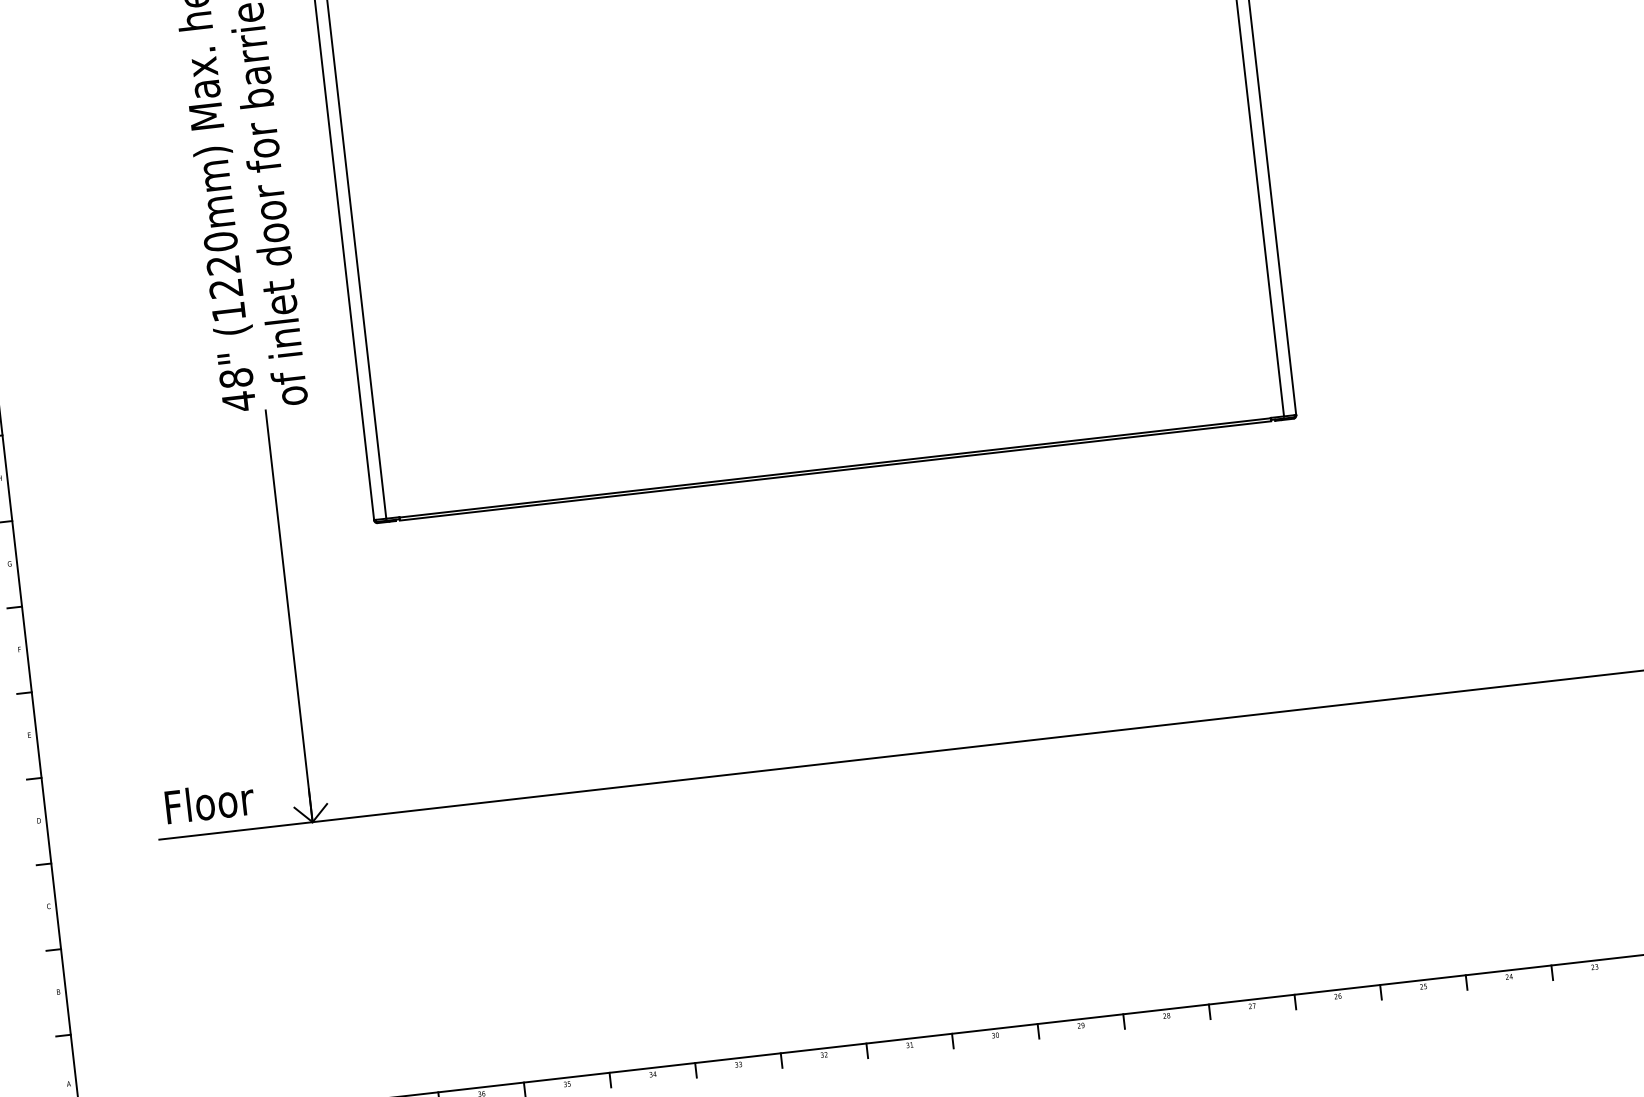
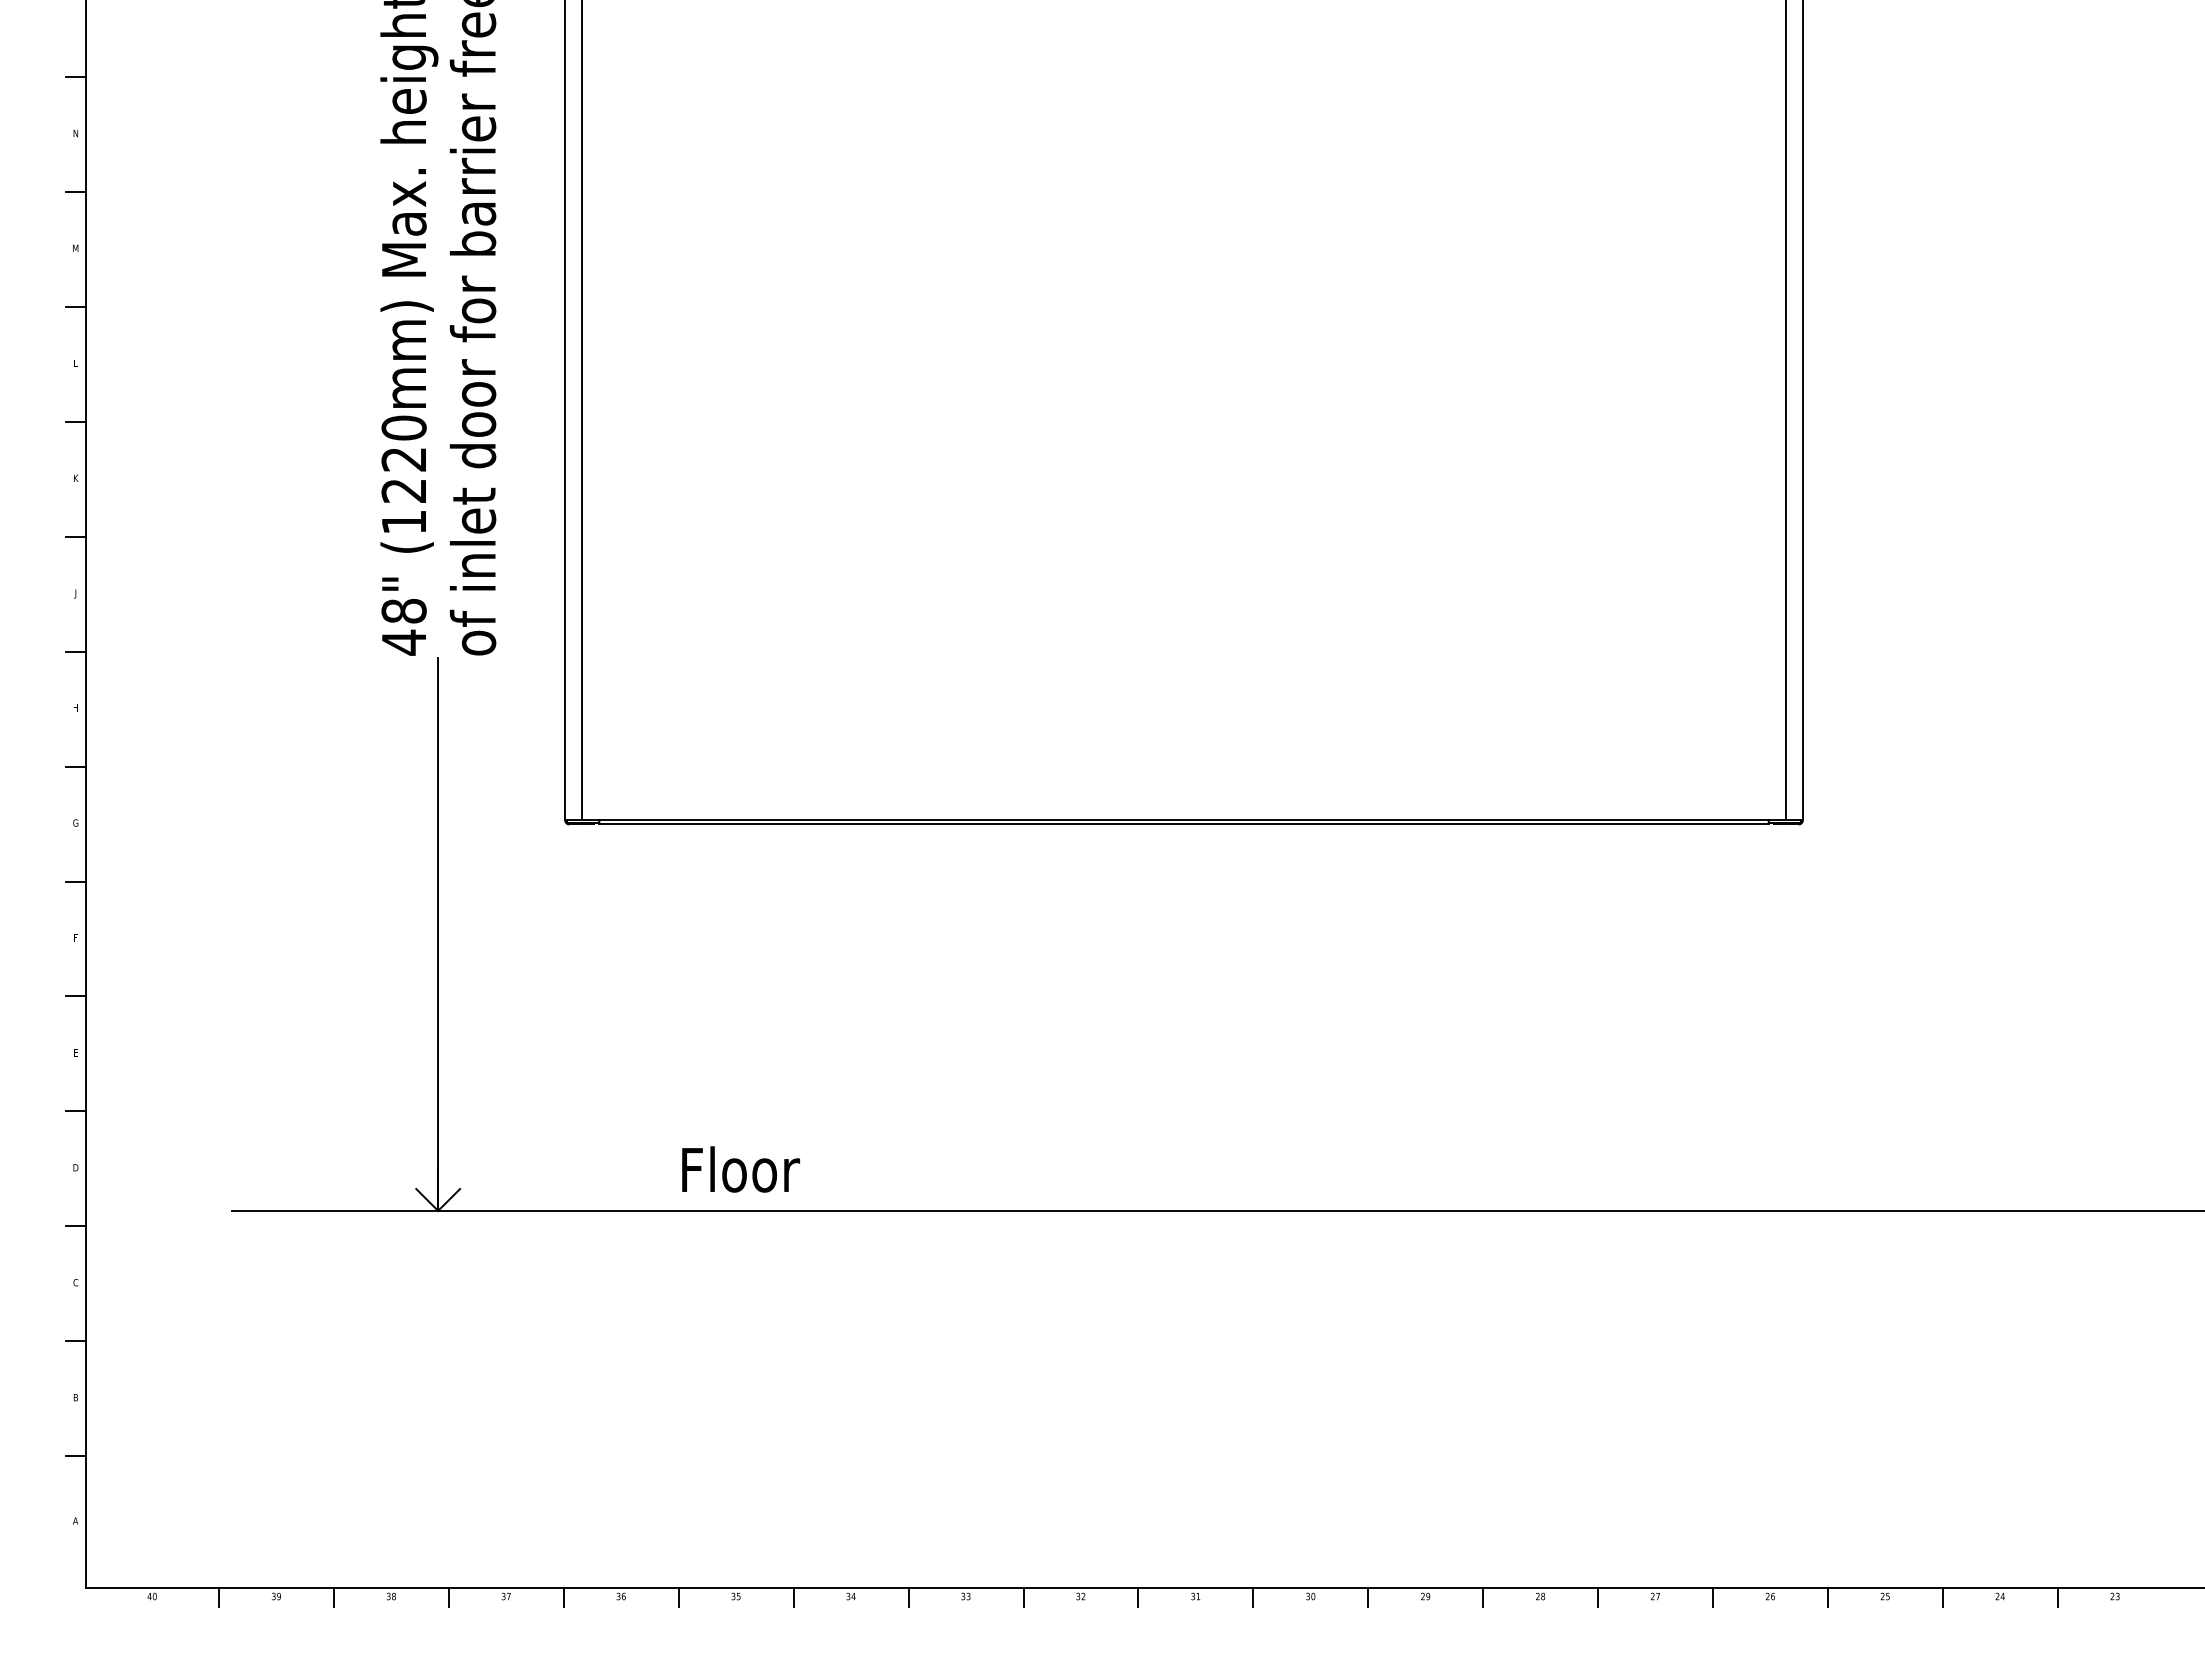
text: (209, 802) -> (740, 1169), moved

